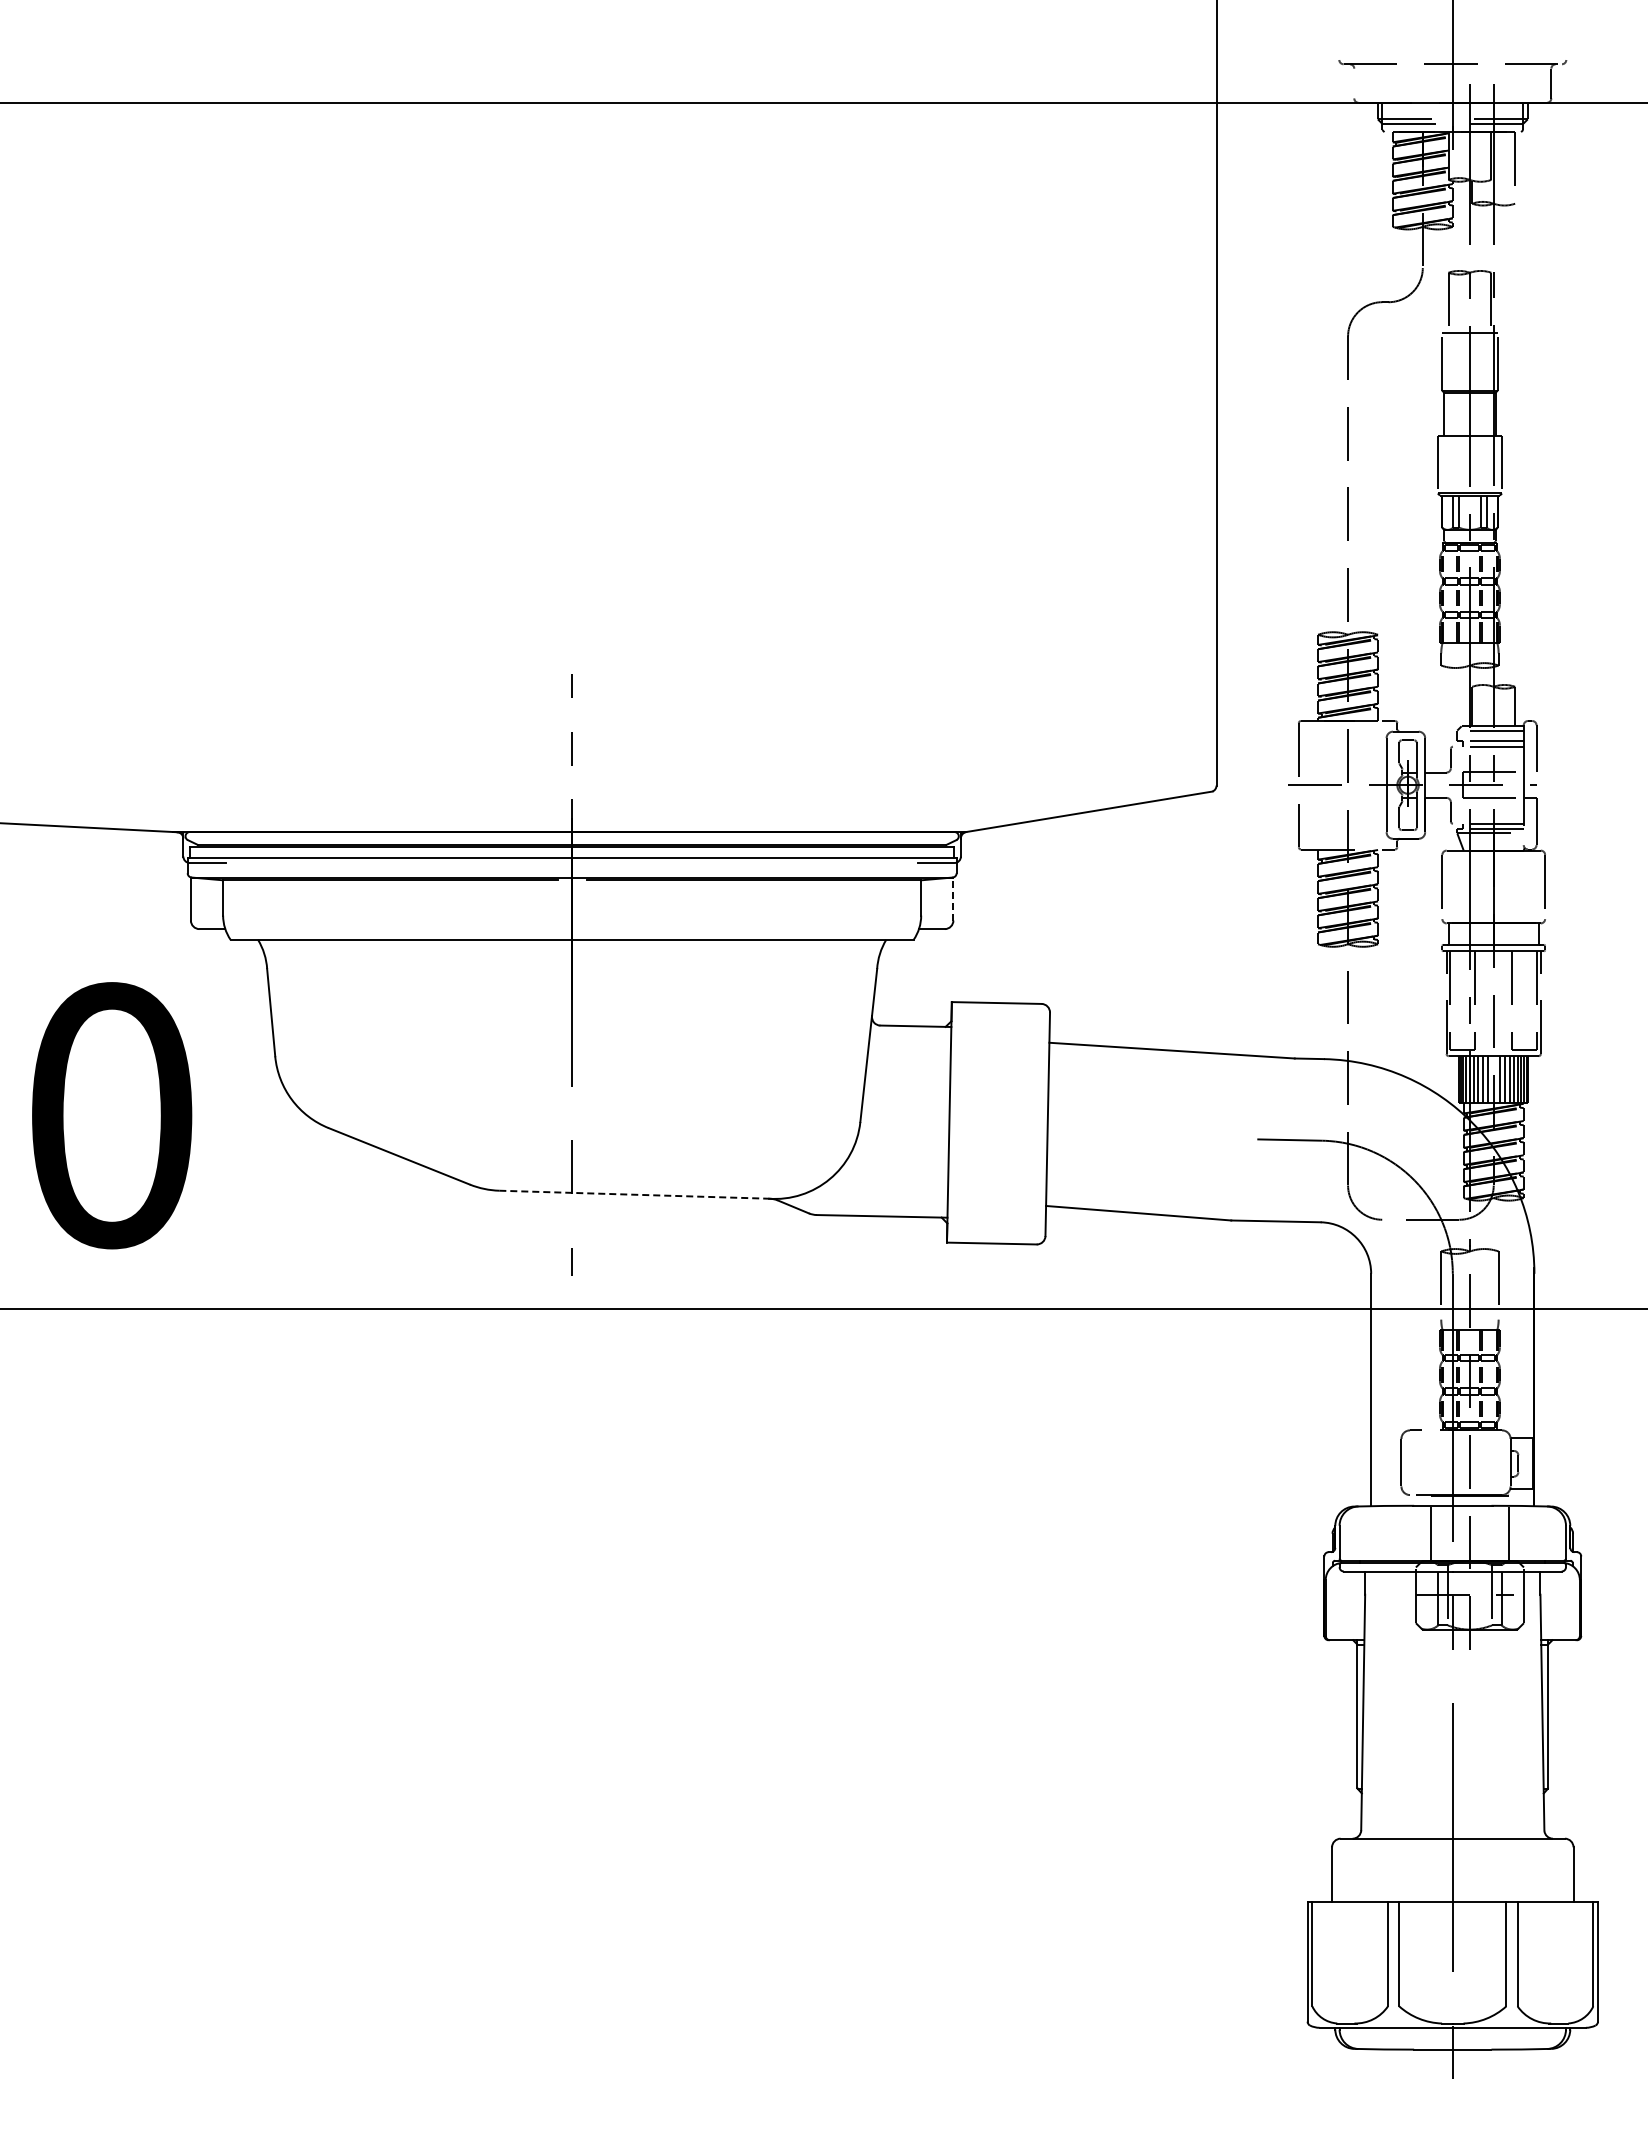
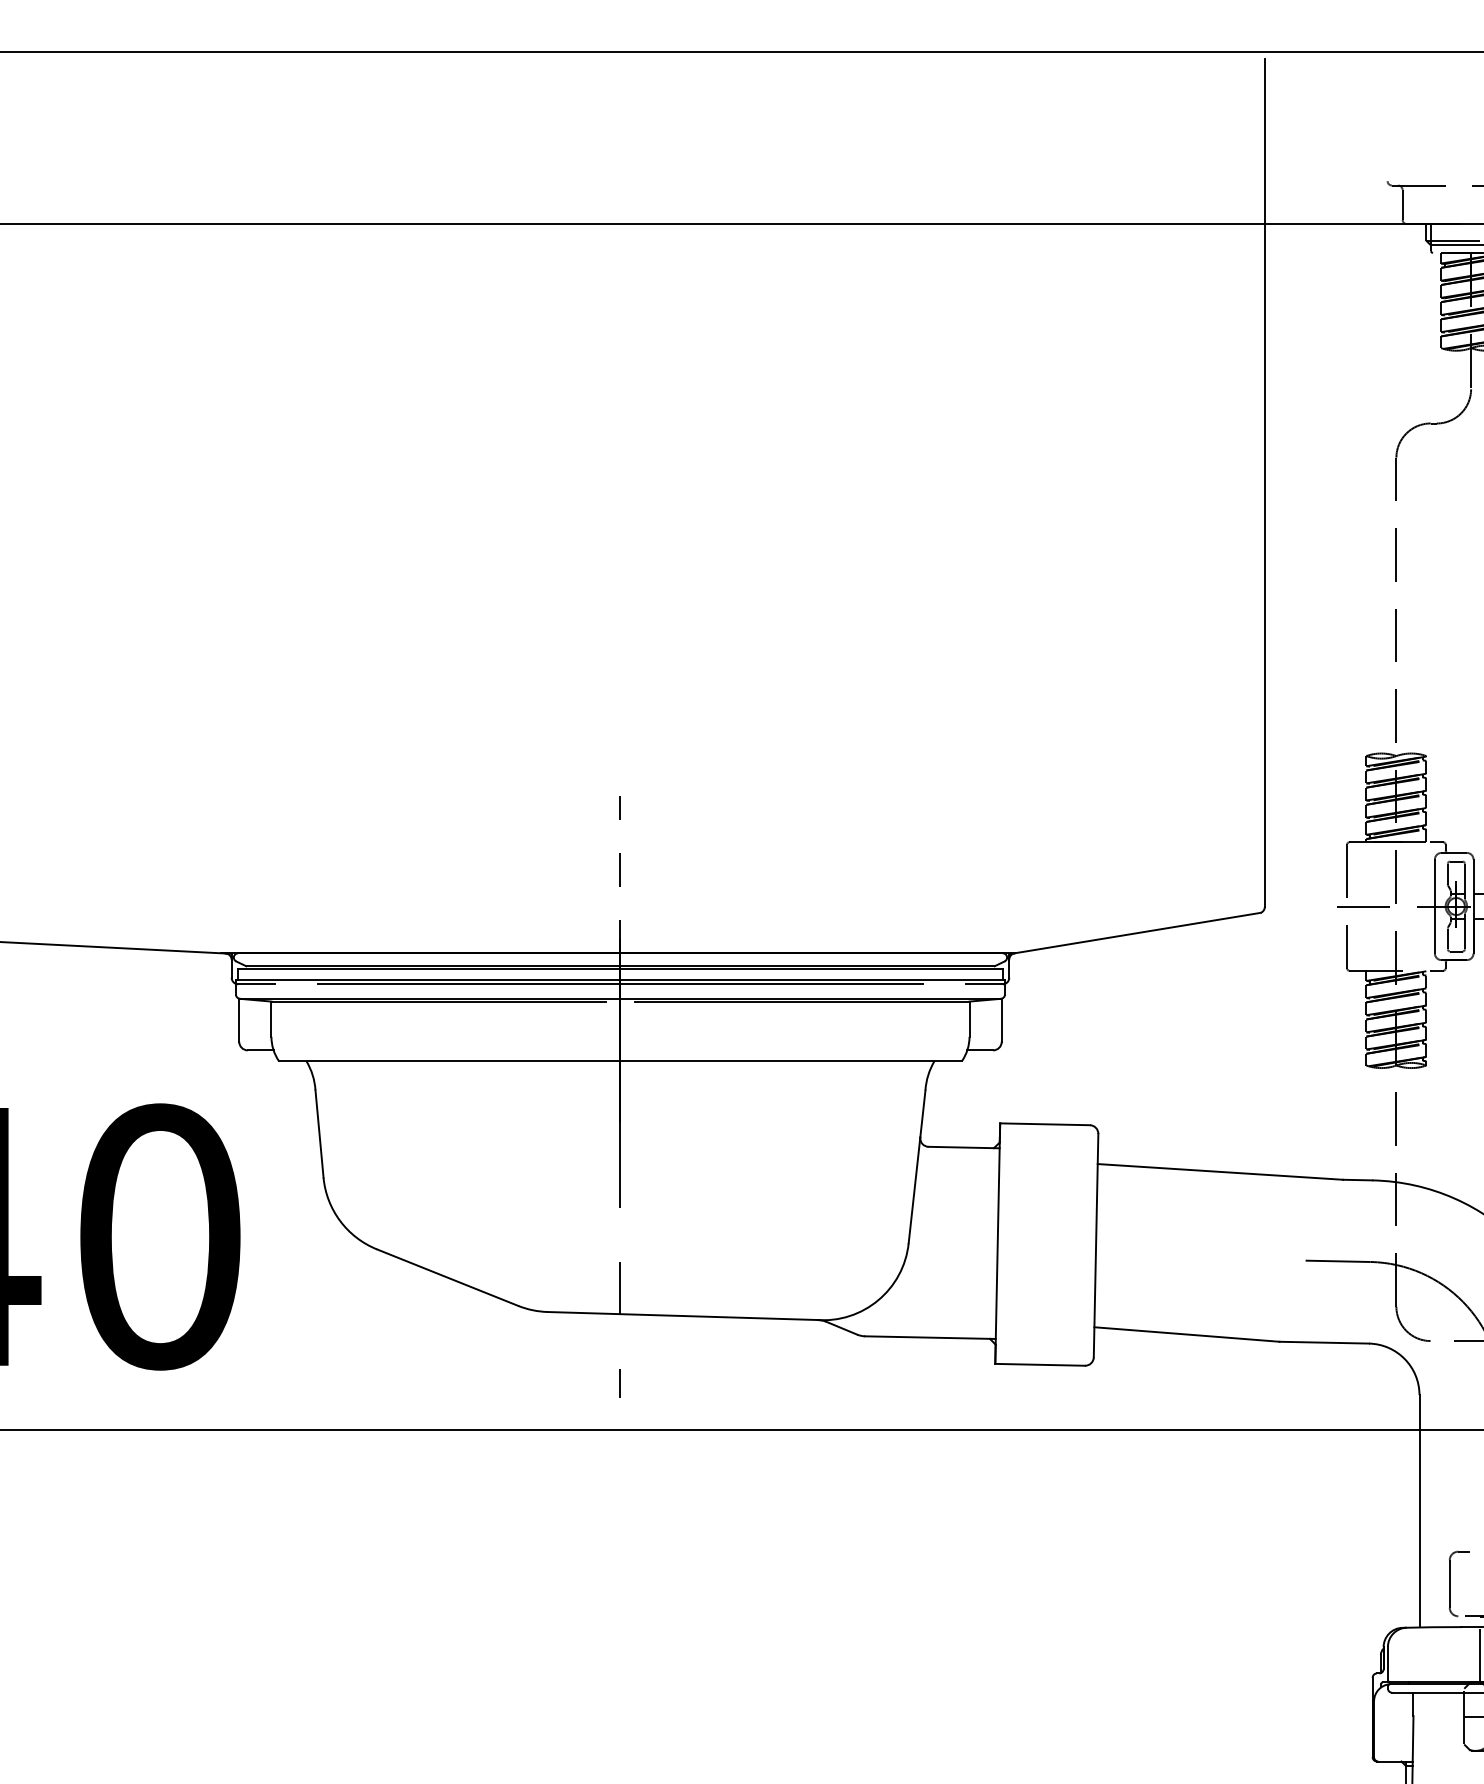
line: (1354, 83) -> (1402, 204), added
line: (572, 863) -> (620, 984), added
line: (953, 898) -> (1001, 1019), dashed -> solid
line: (635, 1194) -> (683, 1315), dashed -> solid

